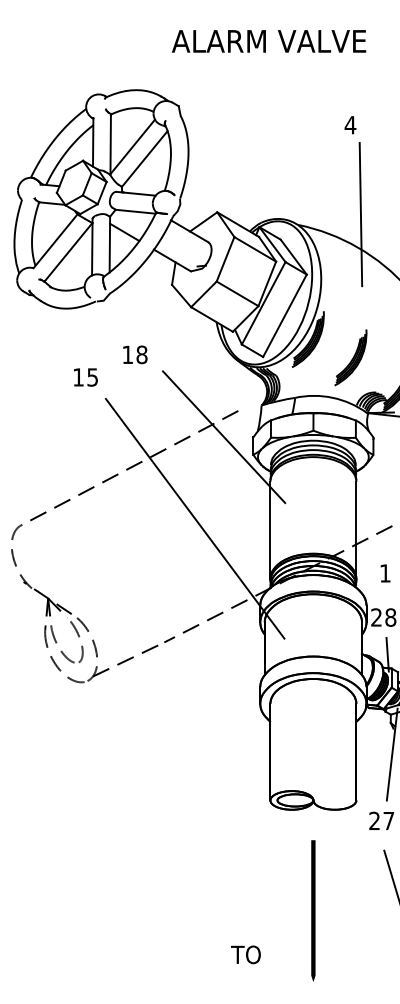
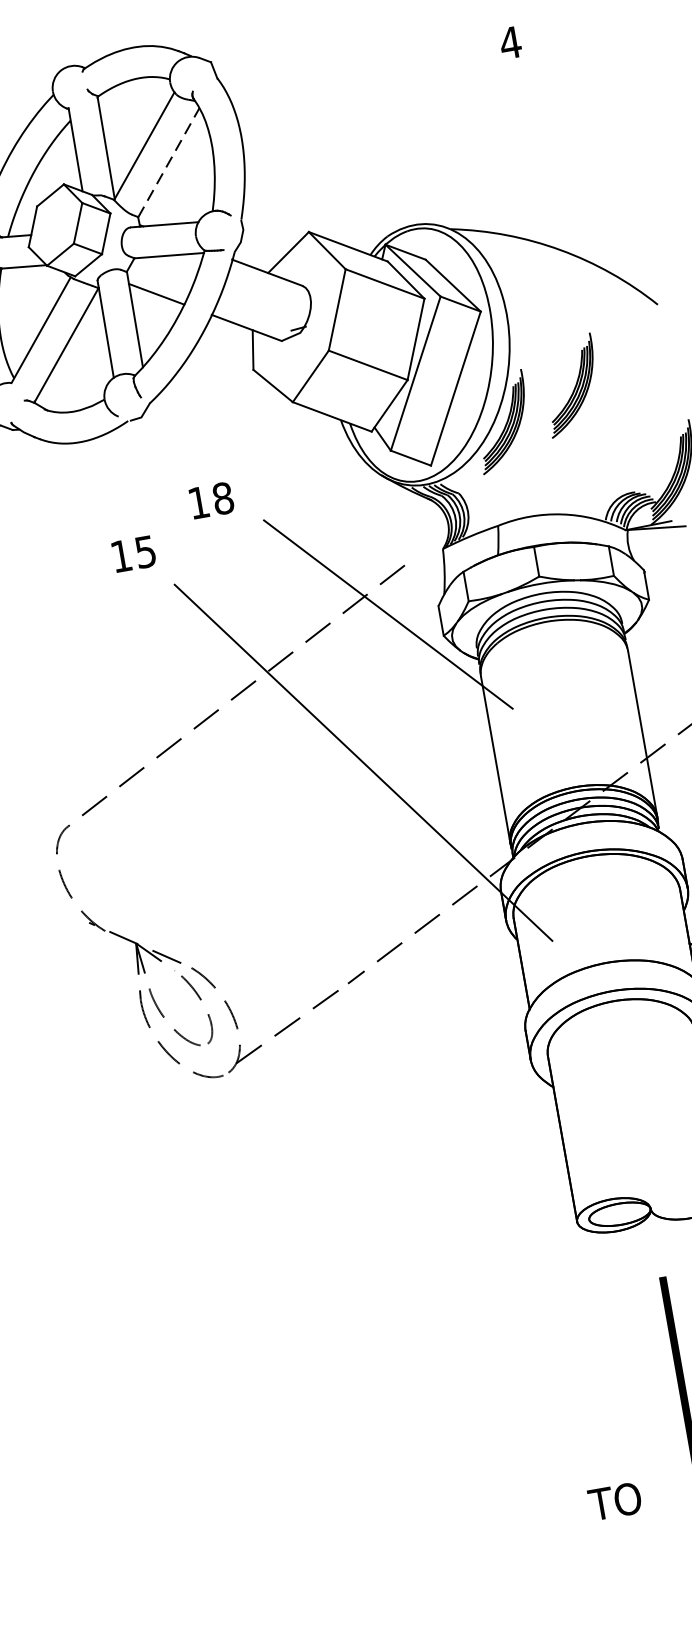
line: (145, 158) -> (169, 161), solid -> dashed
line: (360, 214) -> (554, 192), removed
part: (350, 357) -> (570, 385), moved
text: (245, 954) -> (614, 1501), moved

